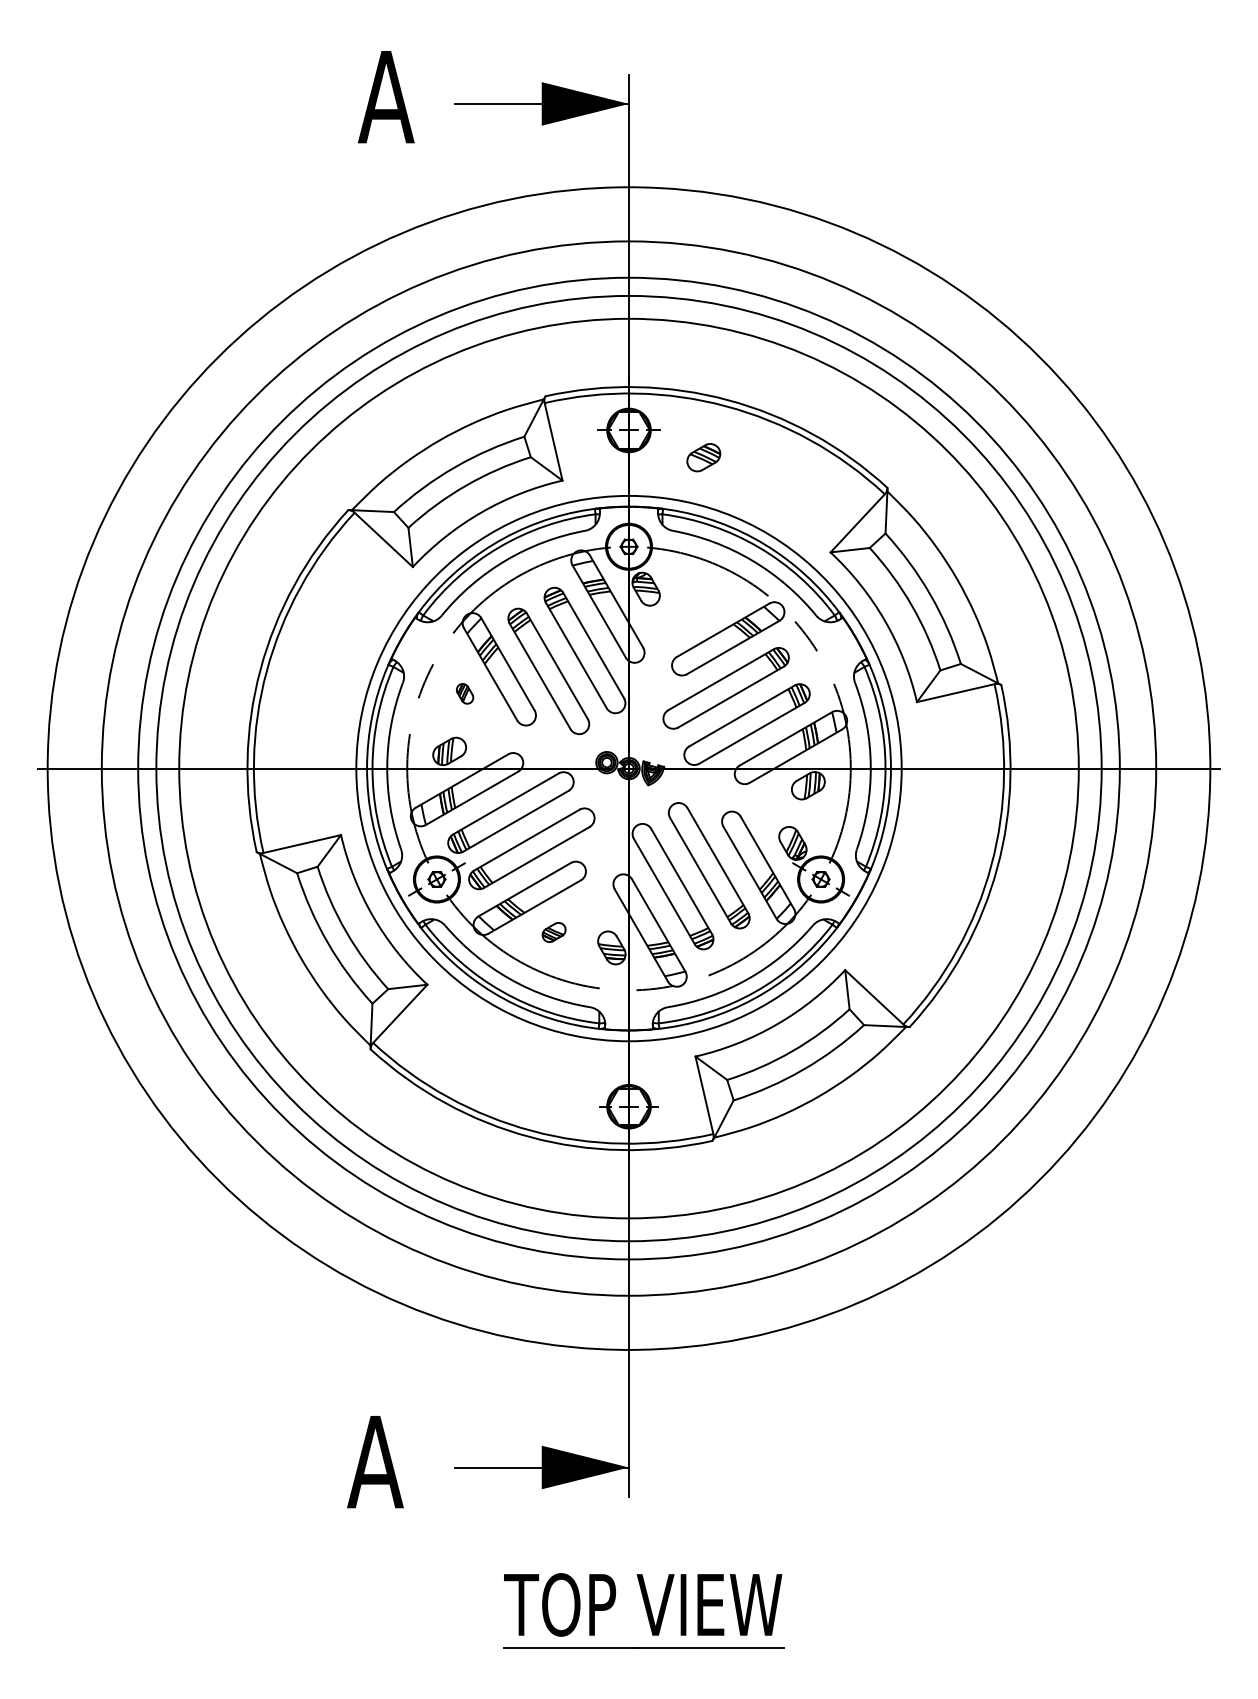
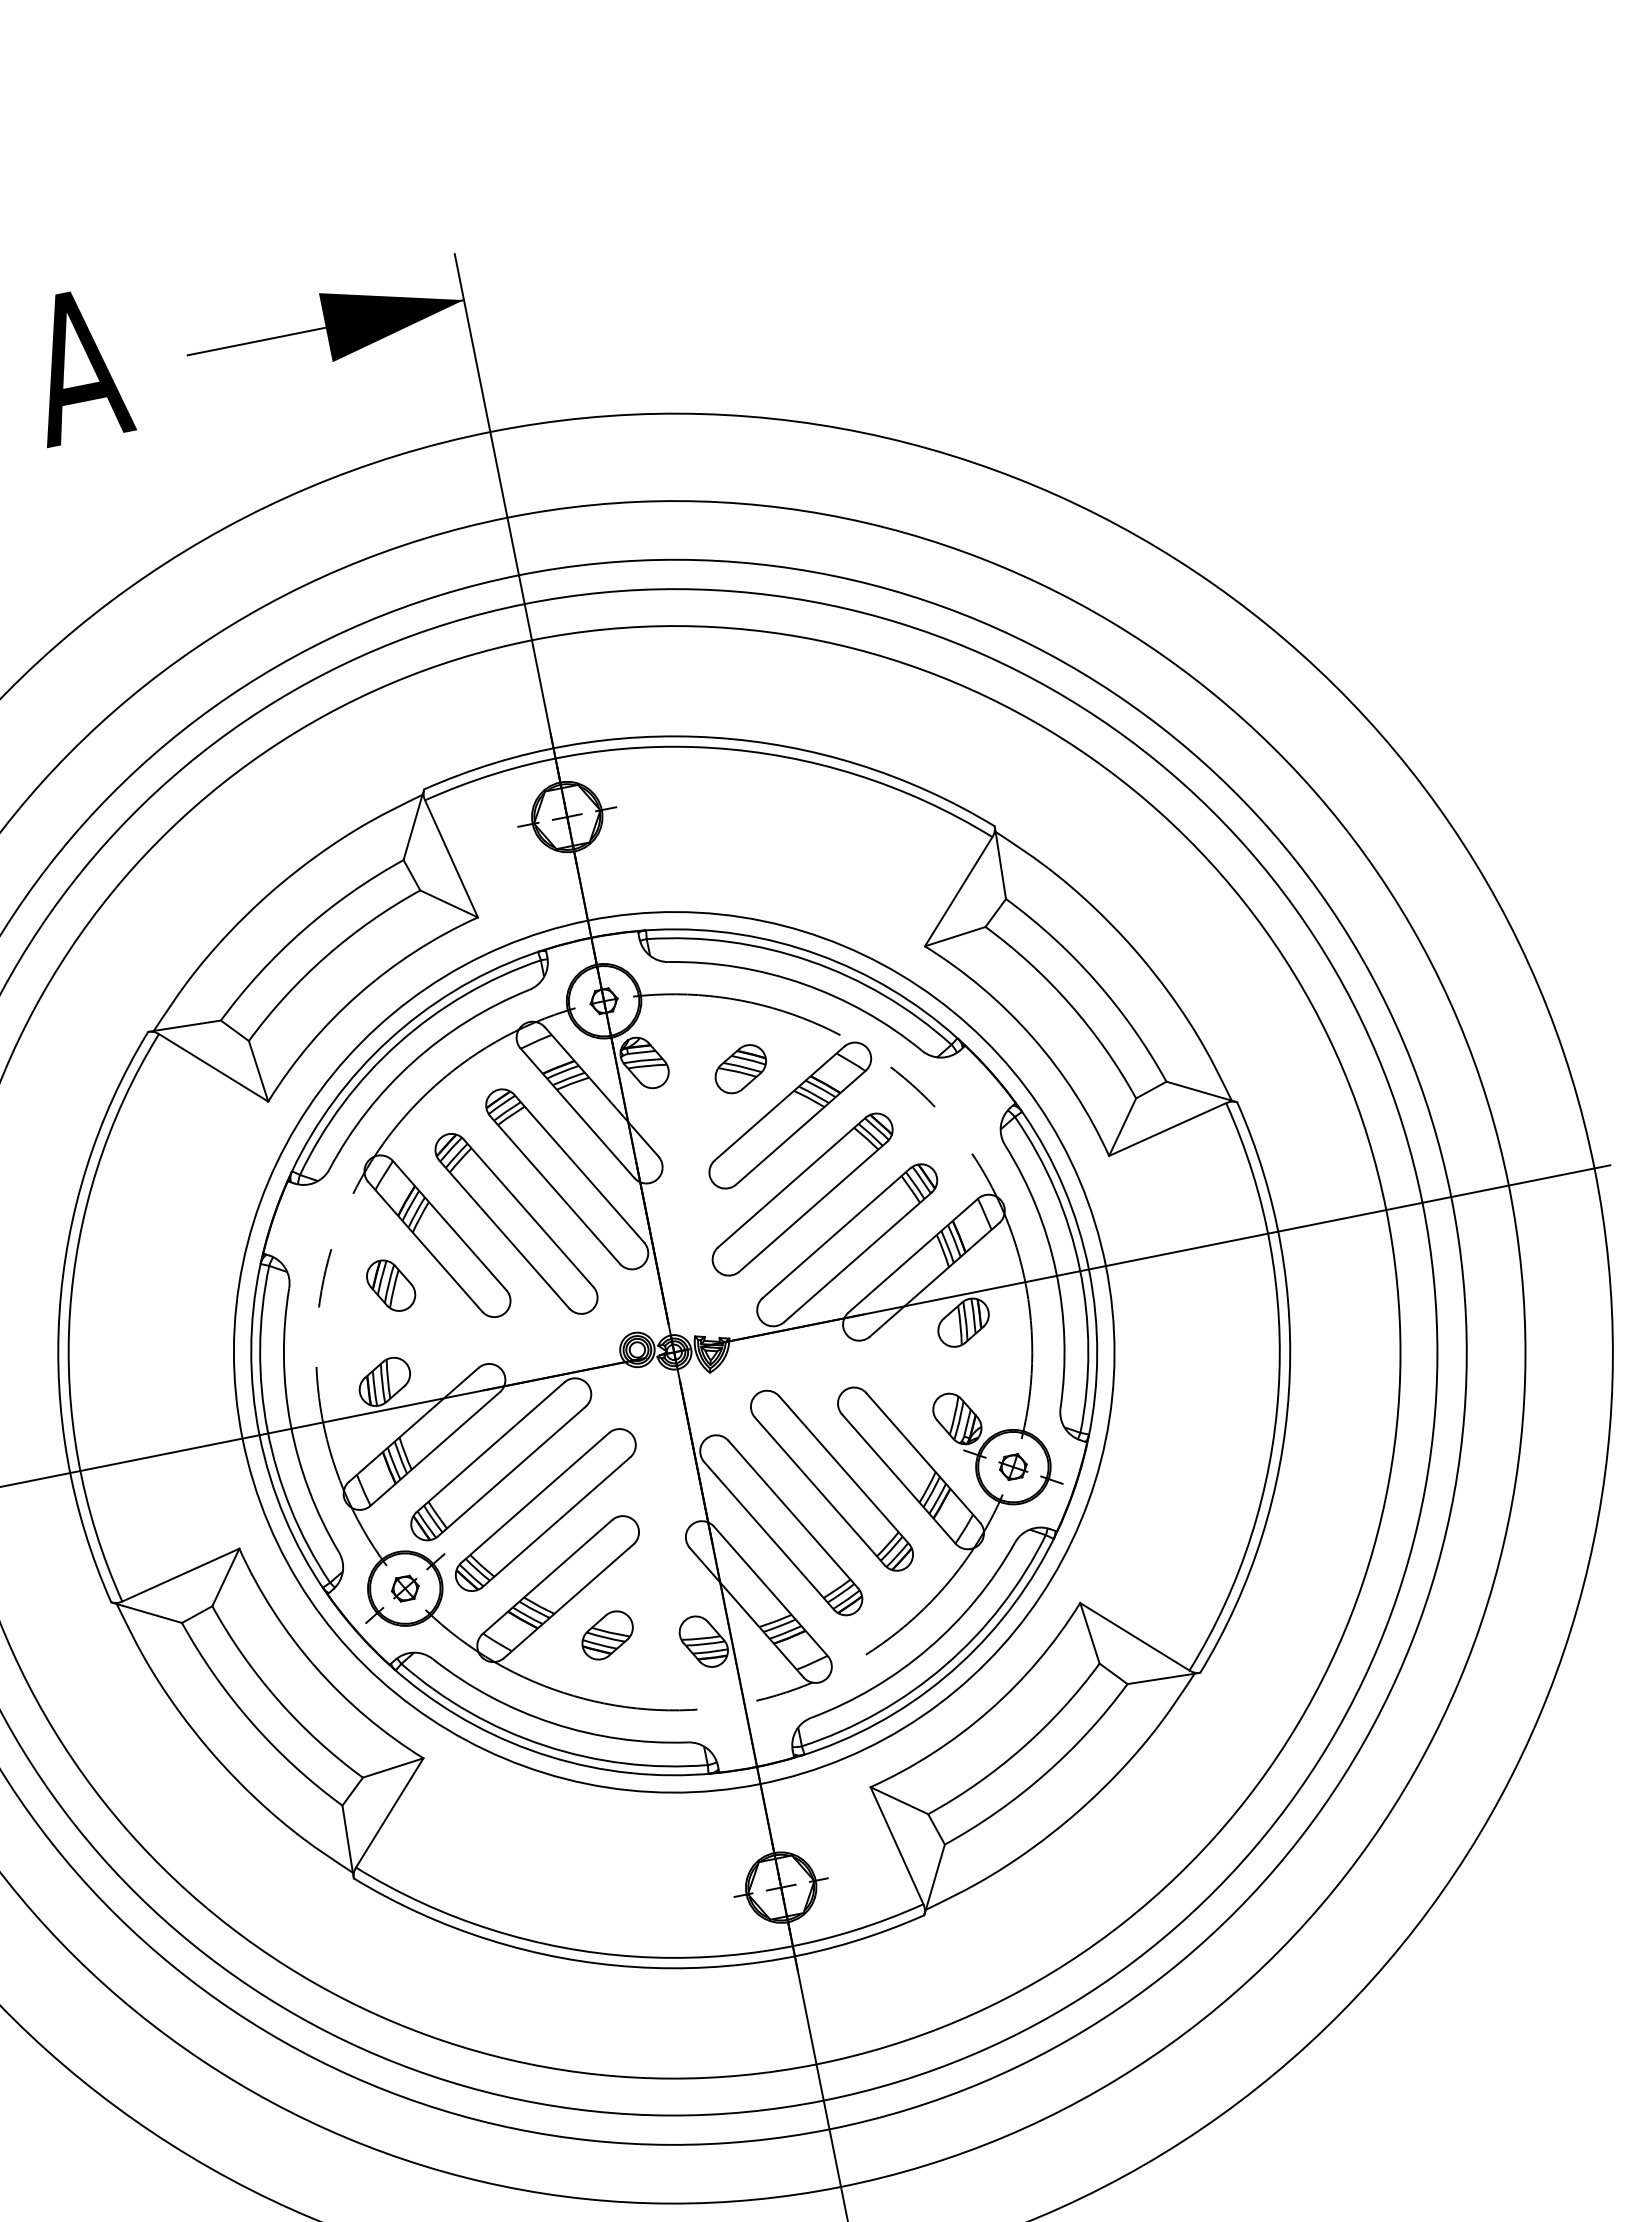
part: (703, 457) -> (740, 1068), moved
part: (464, 693) -> (390, 1285), size x1.67
part: (553, 932) -> (606, 1635), size x1.43

